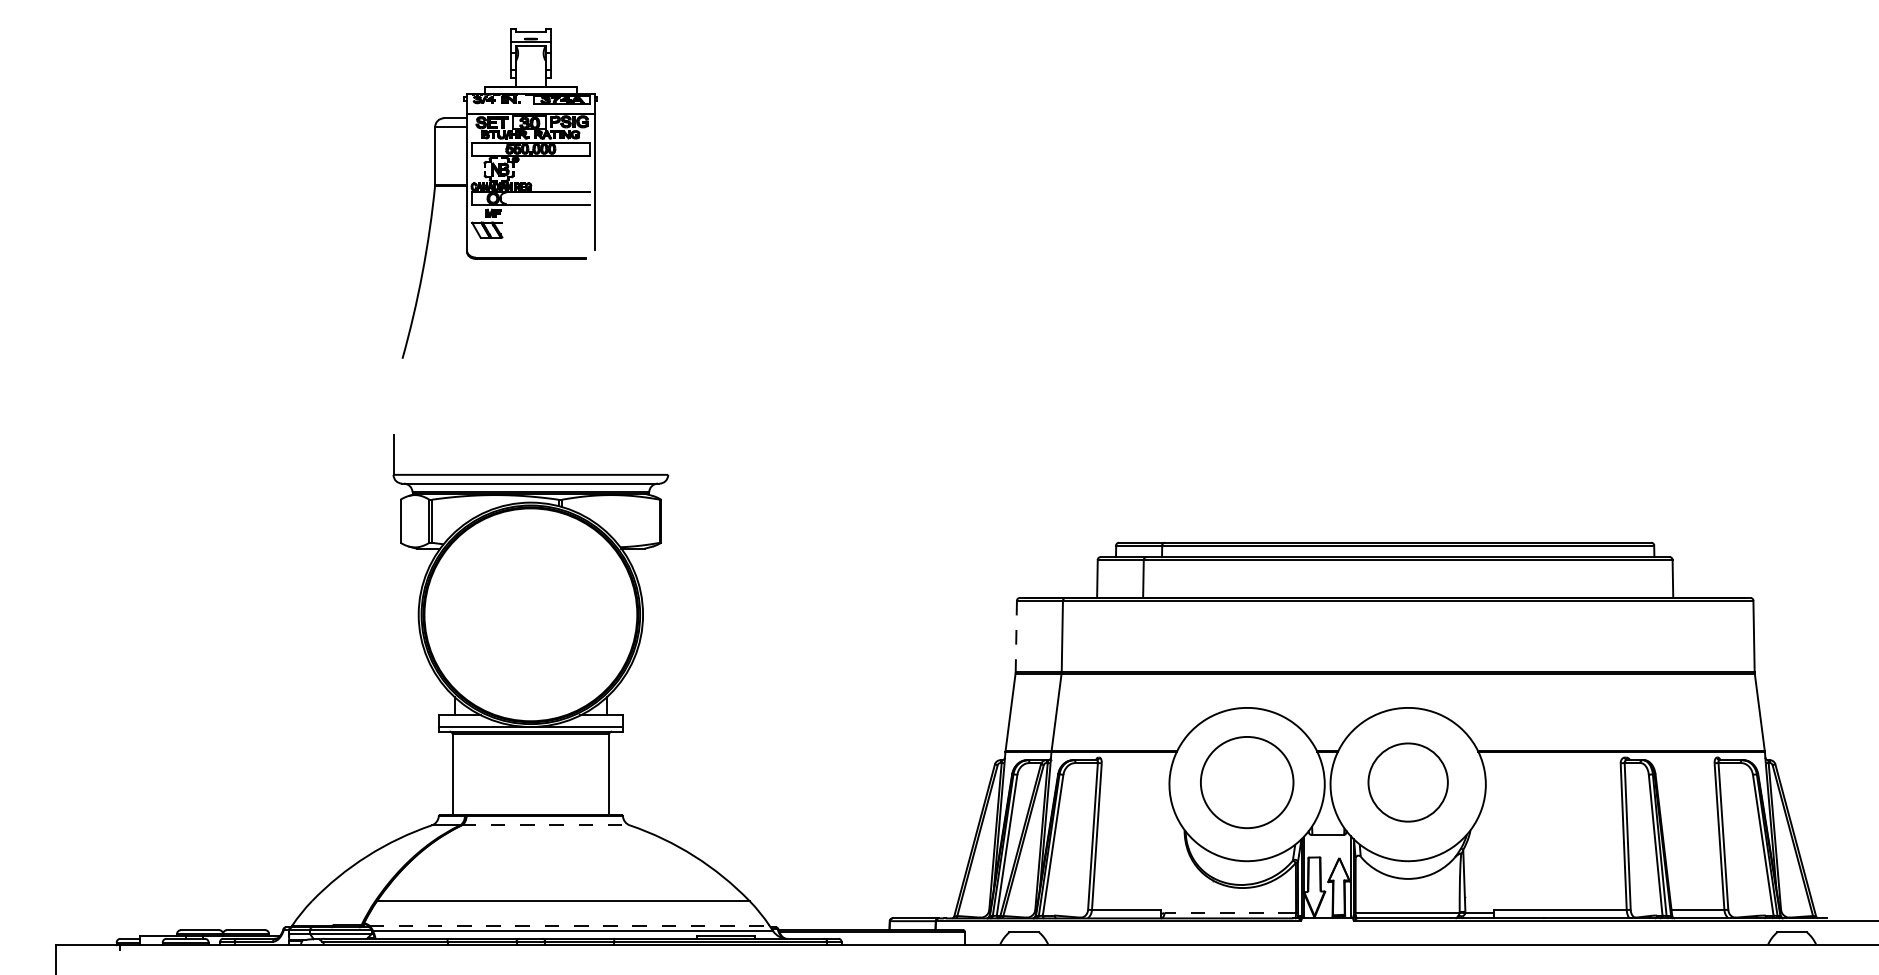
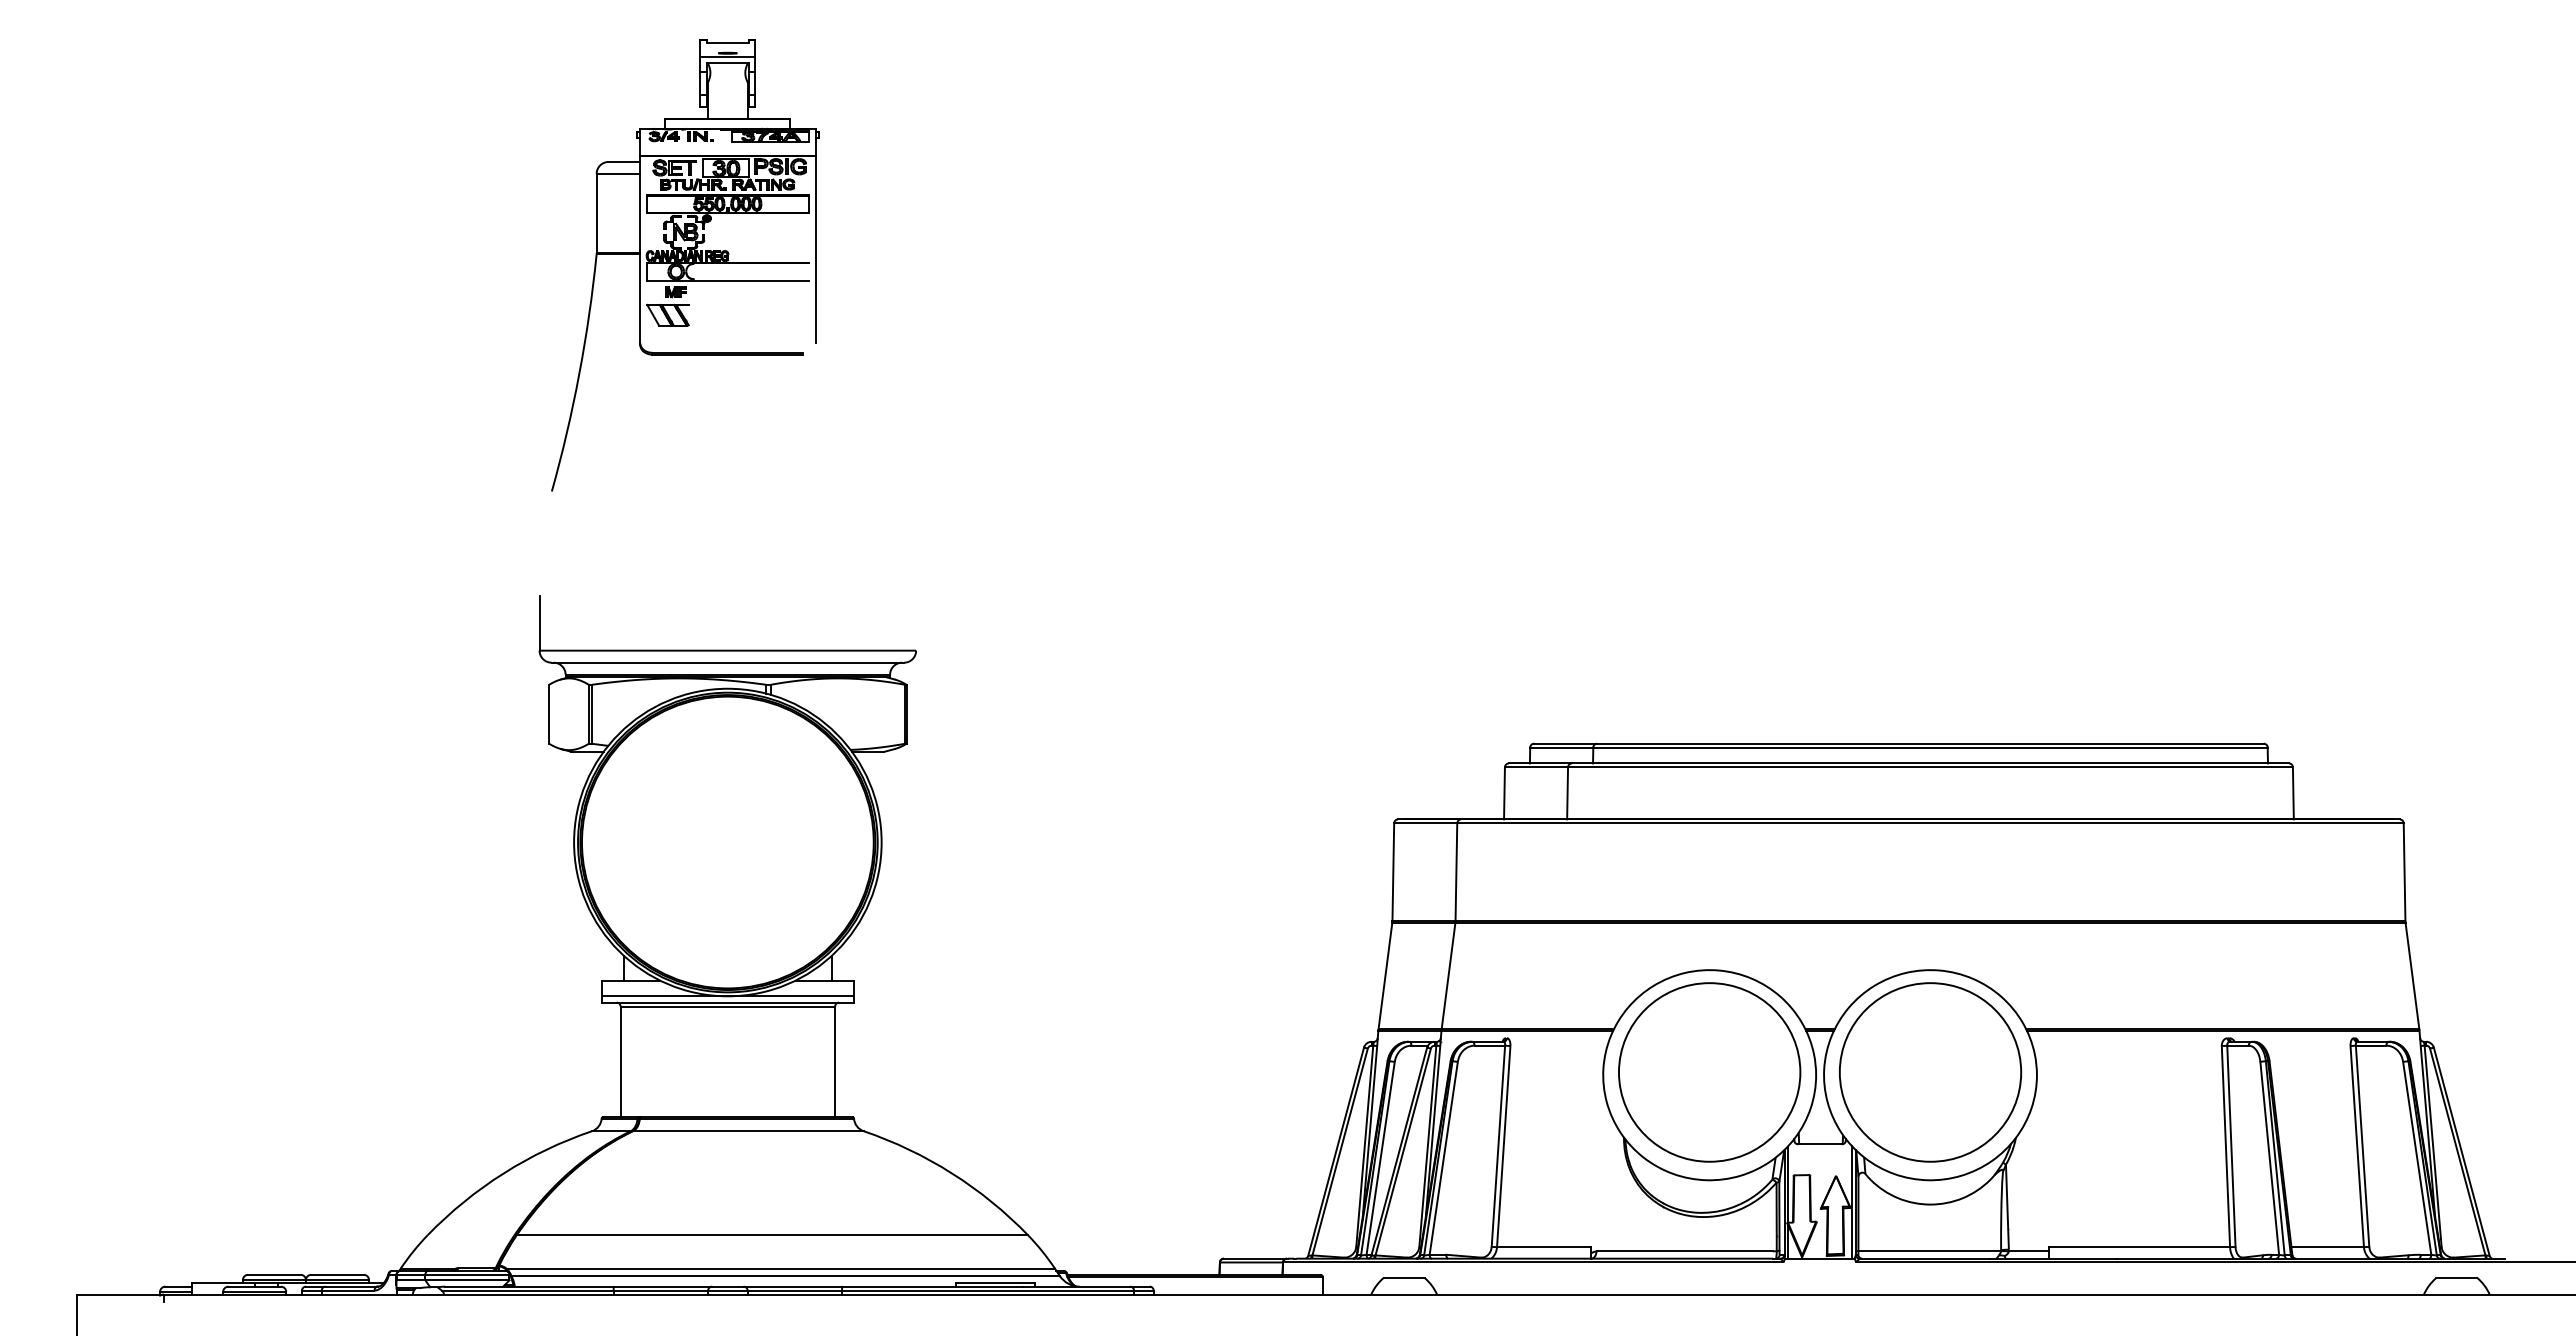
line: (1016, 635) -> (1393, 871), dashed -> solid
part: (1246, 782) -> (1709, 1072), size x1.43
part: (1408, 782) -> (1930, 1072), size x1.67
line: (545, 825) -> (748, 1131), dashed -> solid
line: (1228, 913) -> (1684, 1251), dashed -> solid
line: (570, 925) -> (781, 1268), dashed -> solid

